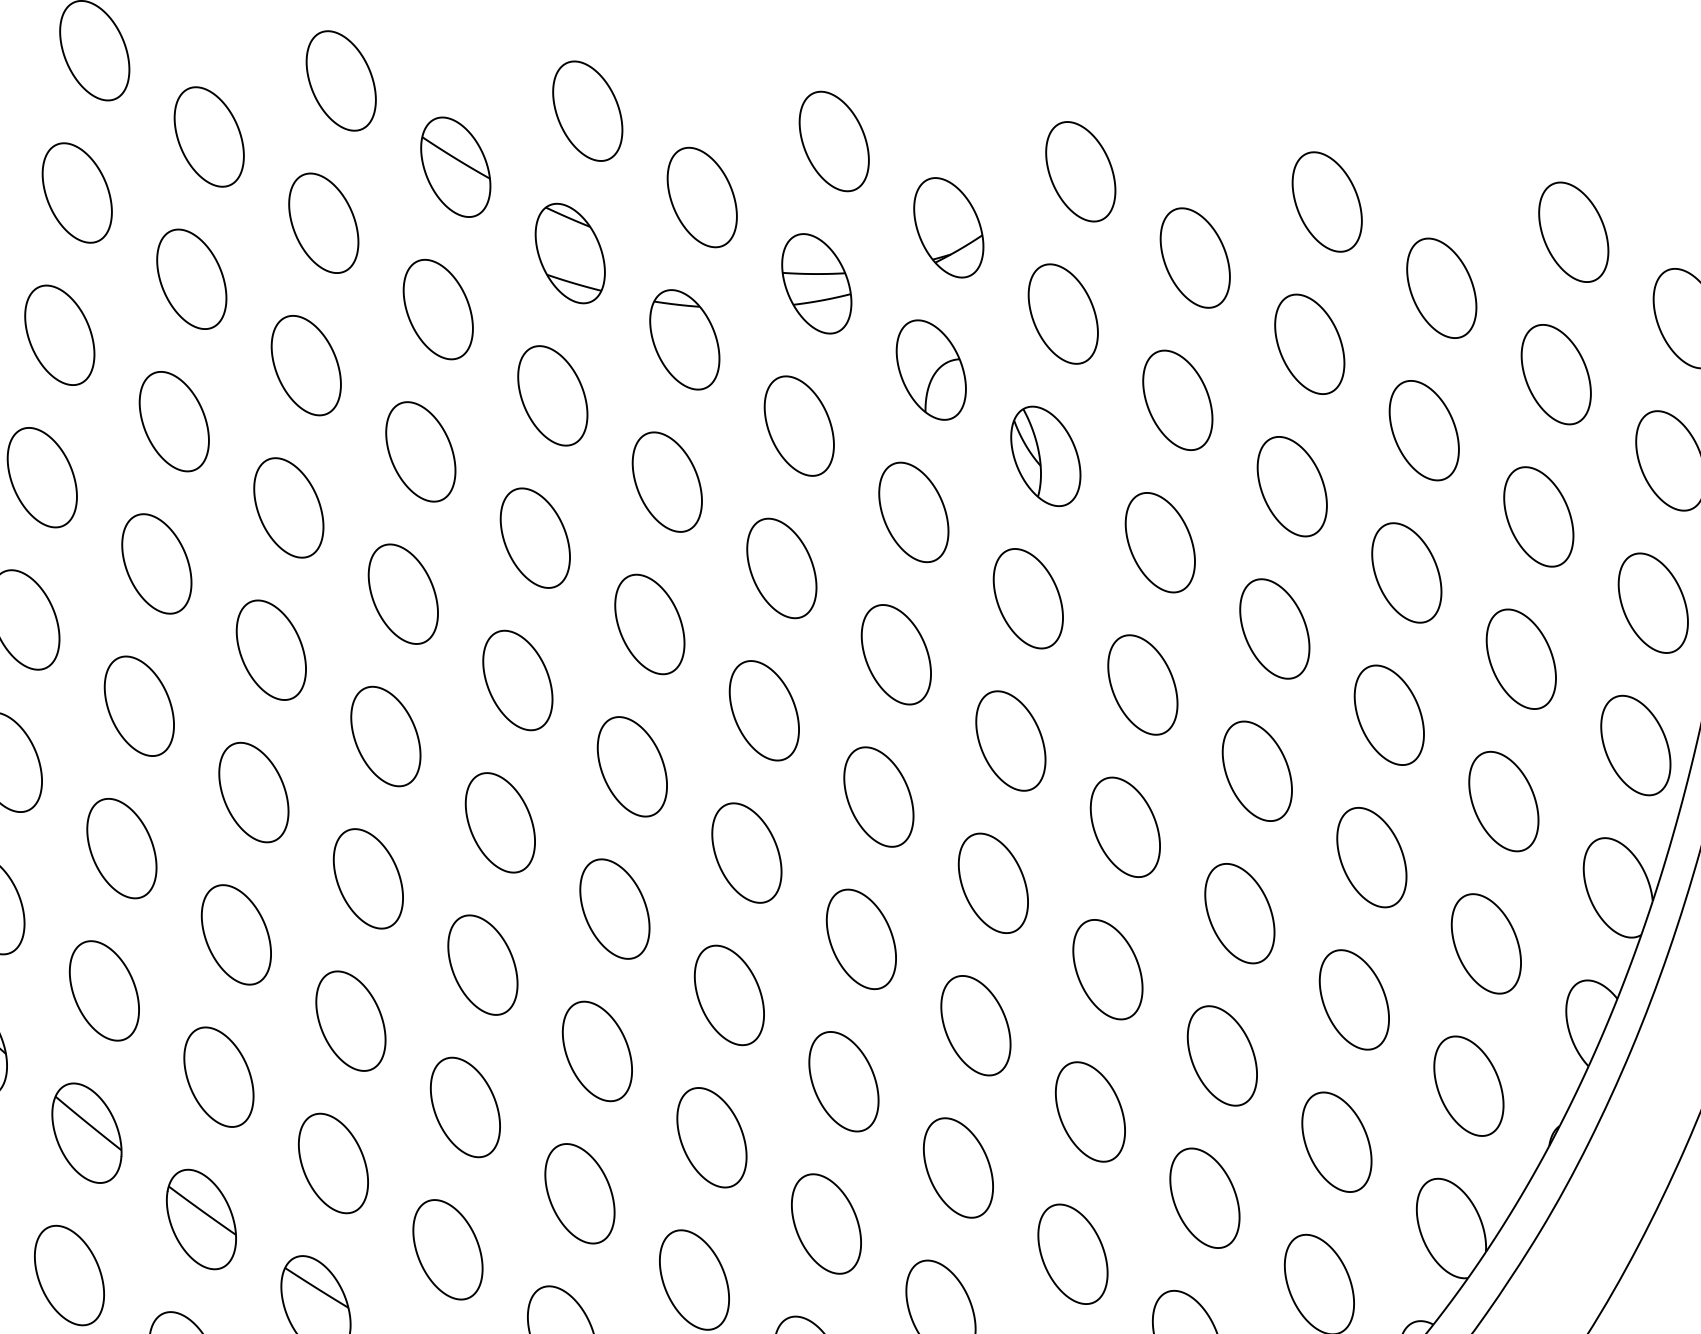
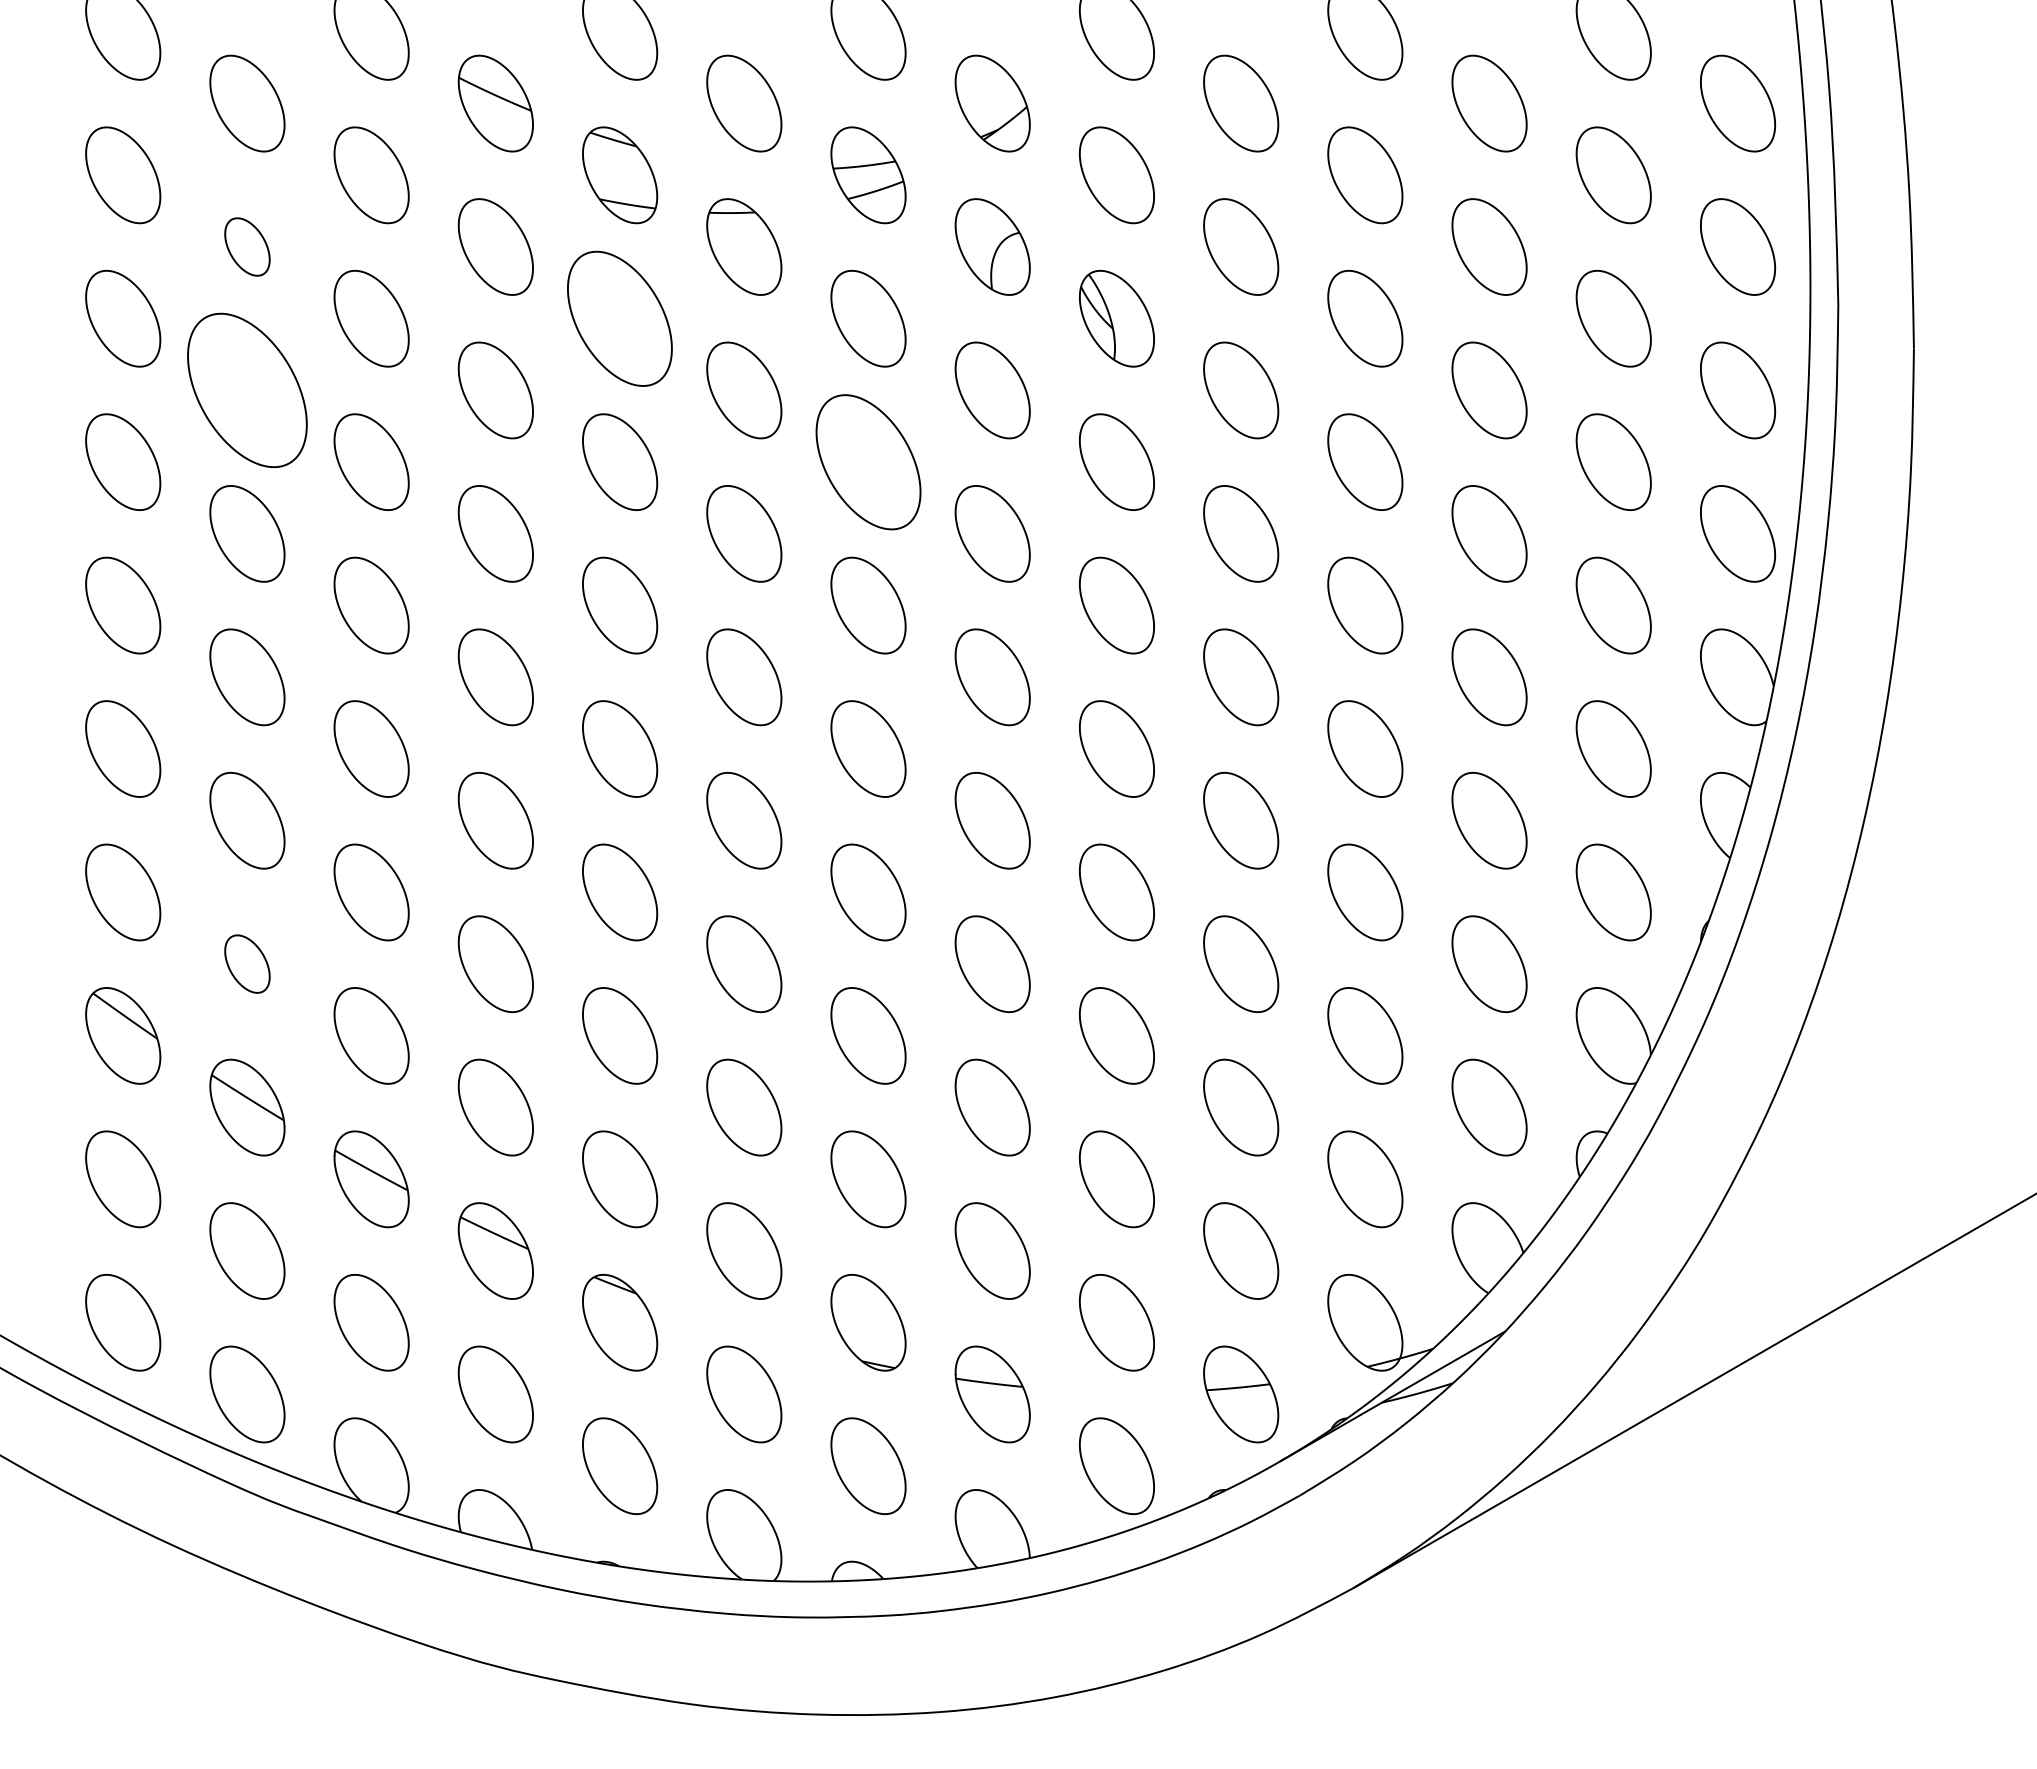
part: (191, 278) -> (247, 246), size x0.6
part: (553, 395) -> (620, 318), size x1.4
part: (174, 421) -> (247, 390), size x1.6
part: (781, 567) -> (868, 461), size x1.4
part: (104, 990) -> (247, 963), size x0.6

